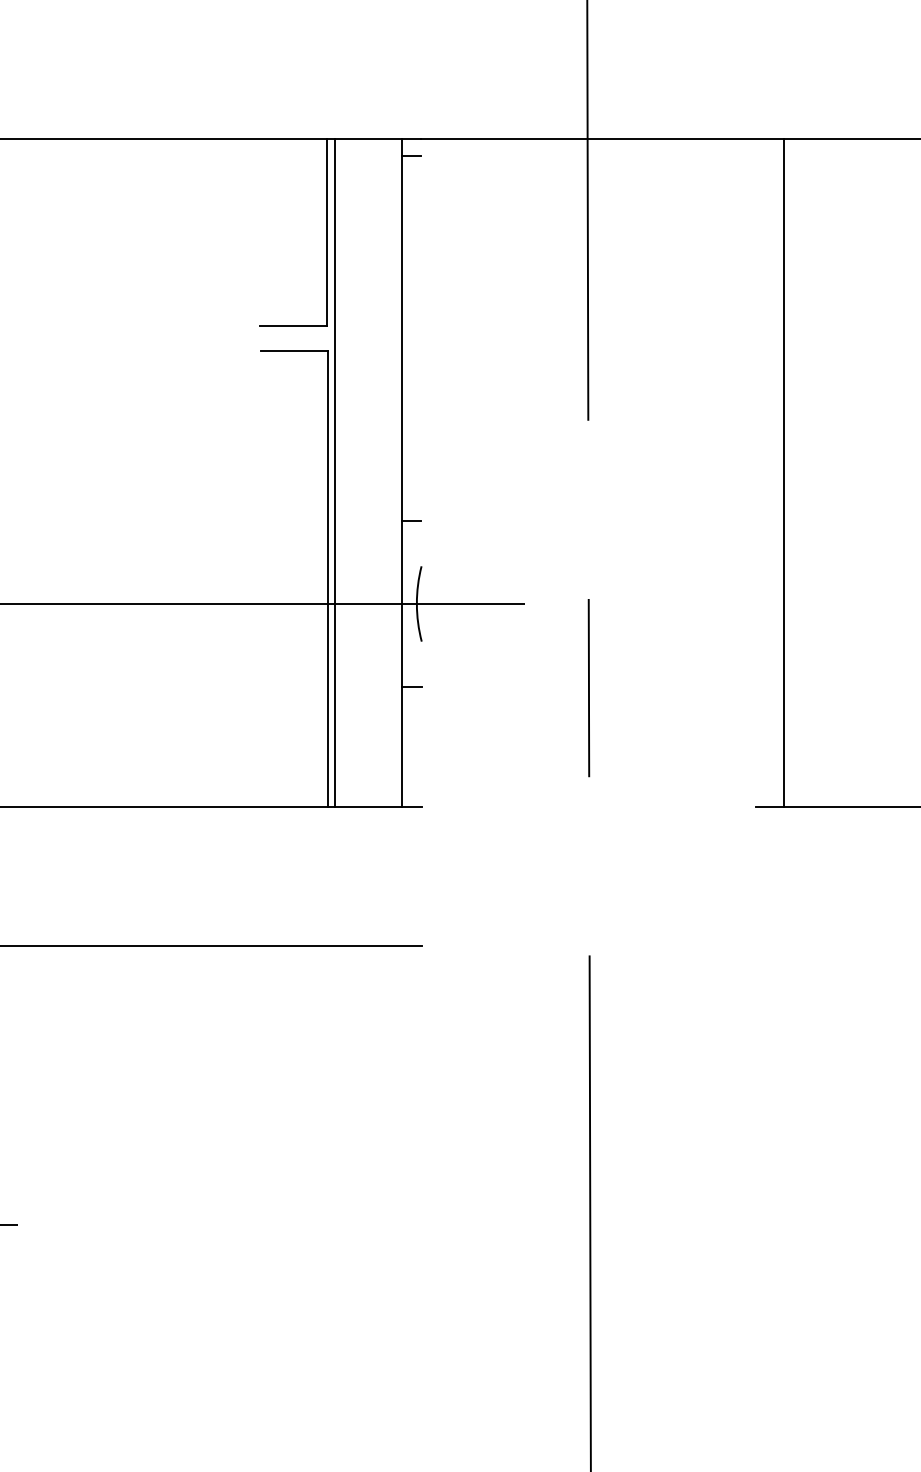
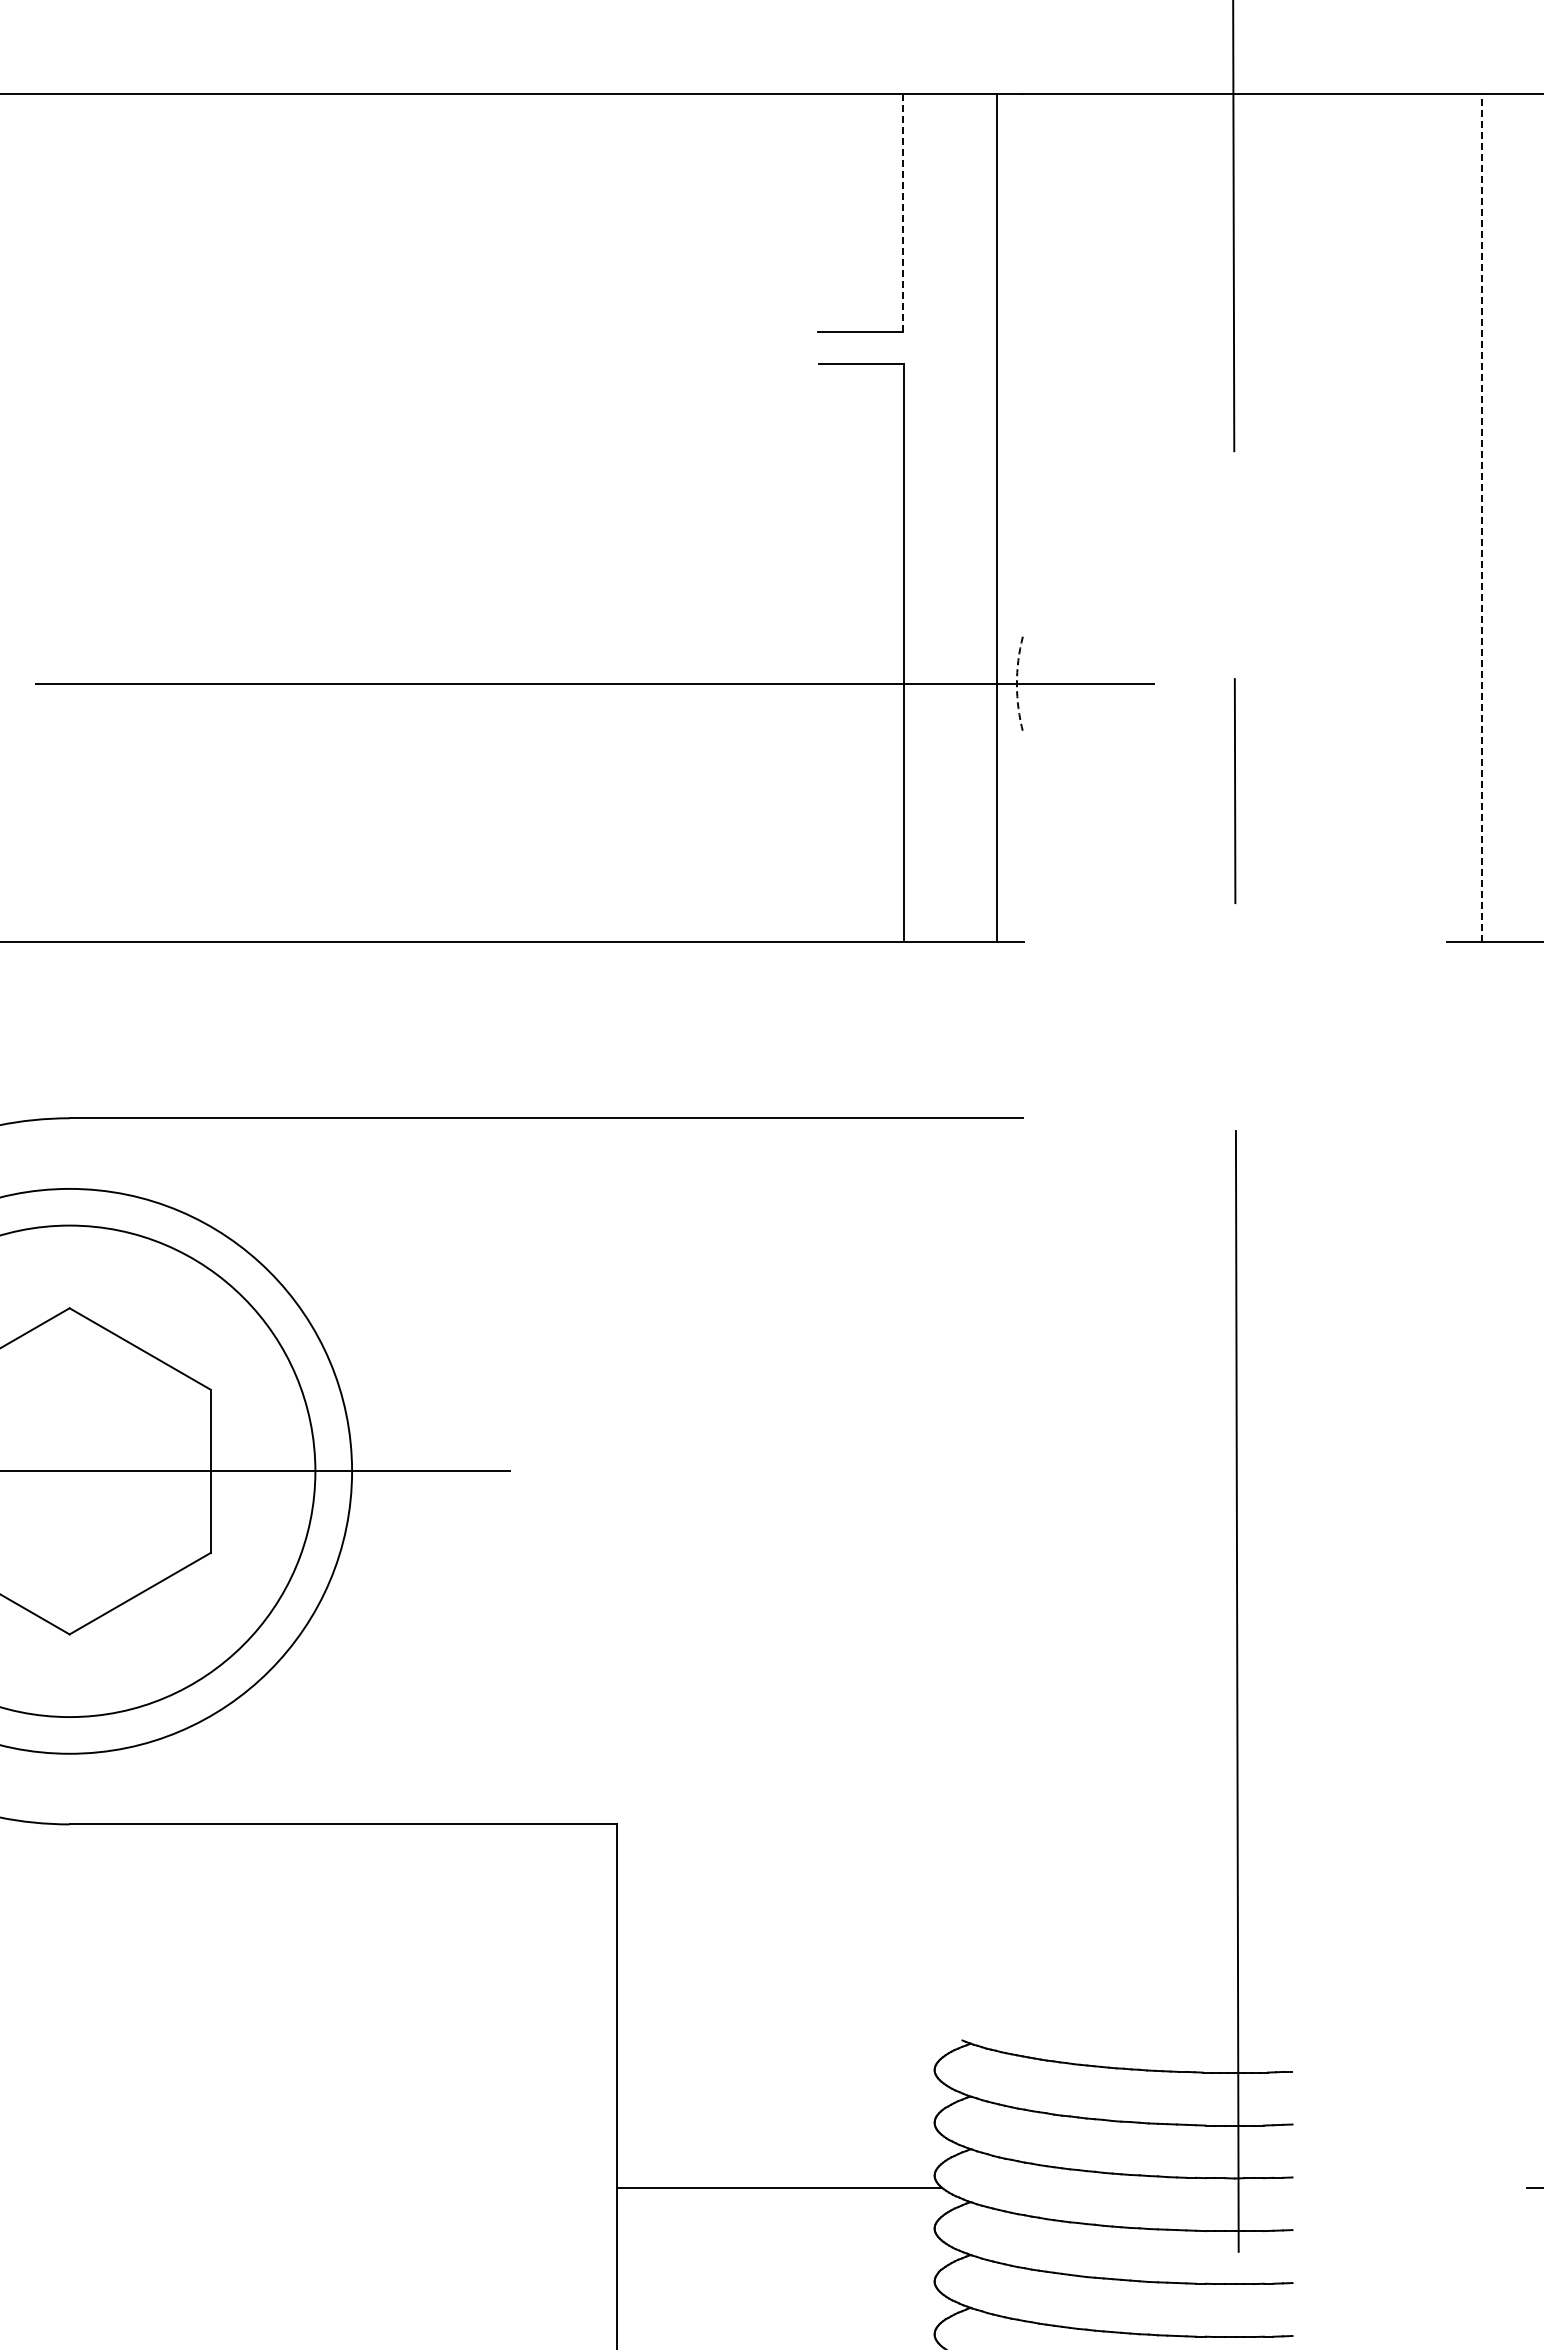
line: (411, 156) -> (1009, 116), removed
line: (327, 232) -> (903, 213), solid -> dashed
line: (334, 472) -> (912, 517), removed
line: (783, 473) -> (1481, 518), solid -> dashed
line: (411, 520) -> (1009, 578), removed
arc: (416, 604) -> (1016, 684), solid -> dashed
line: (411, 686) -> (1010, 789), removed

